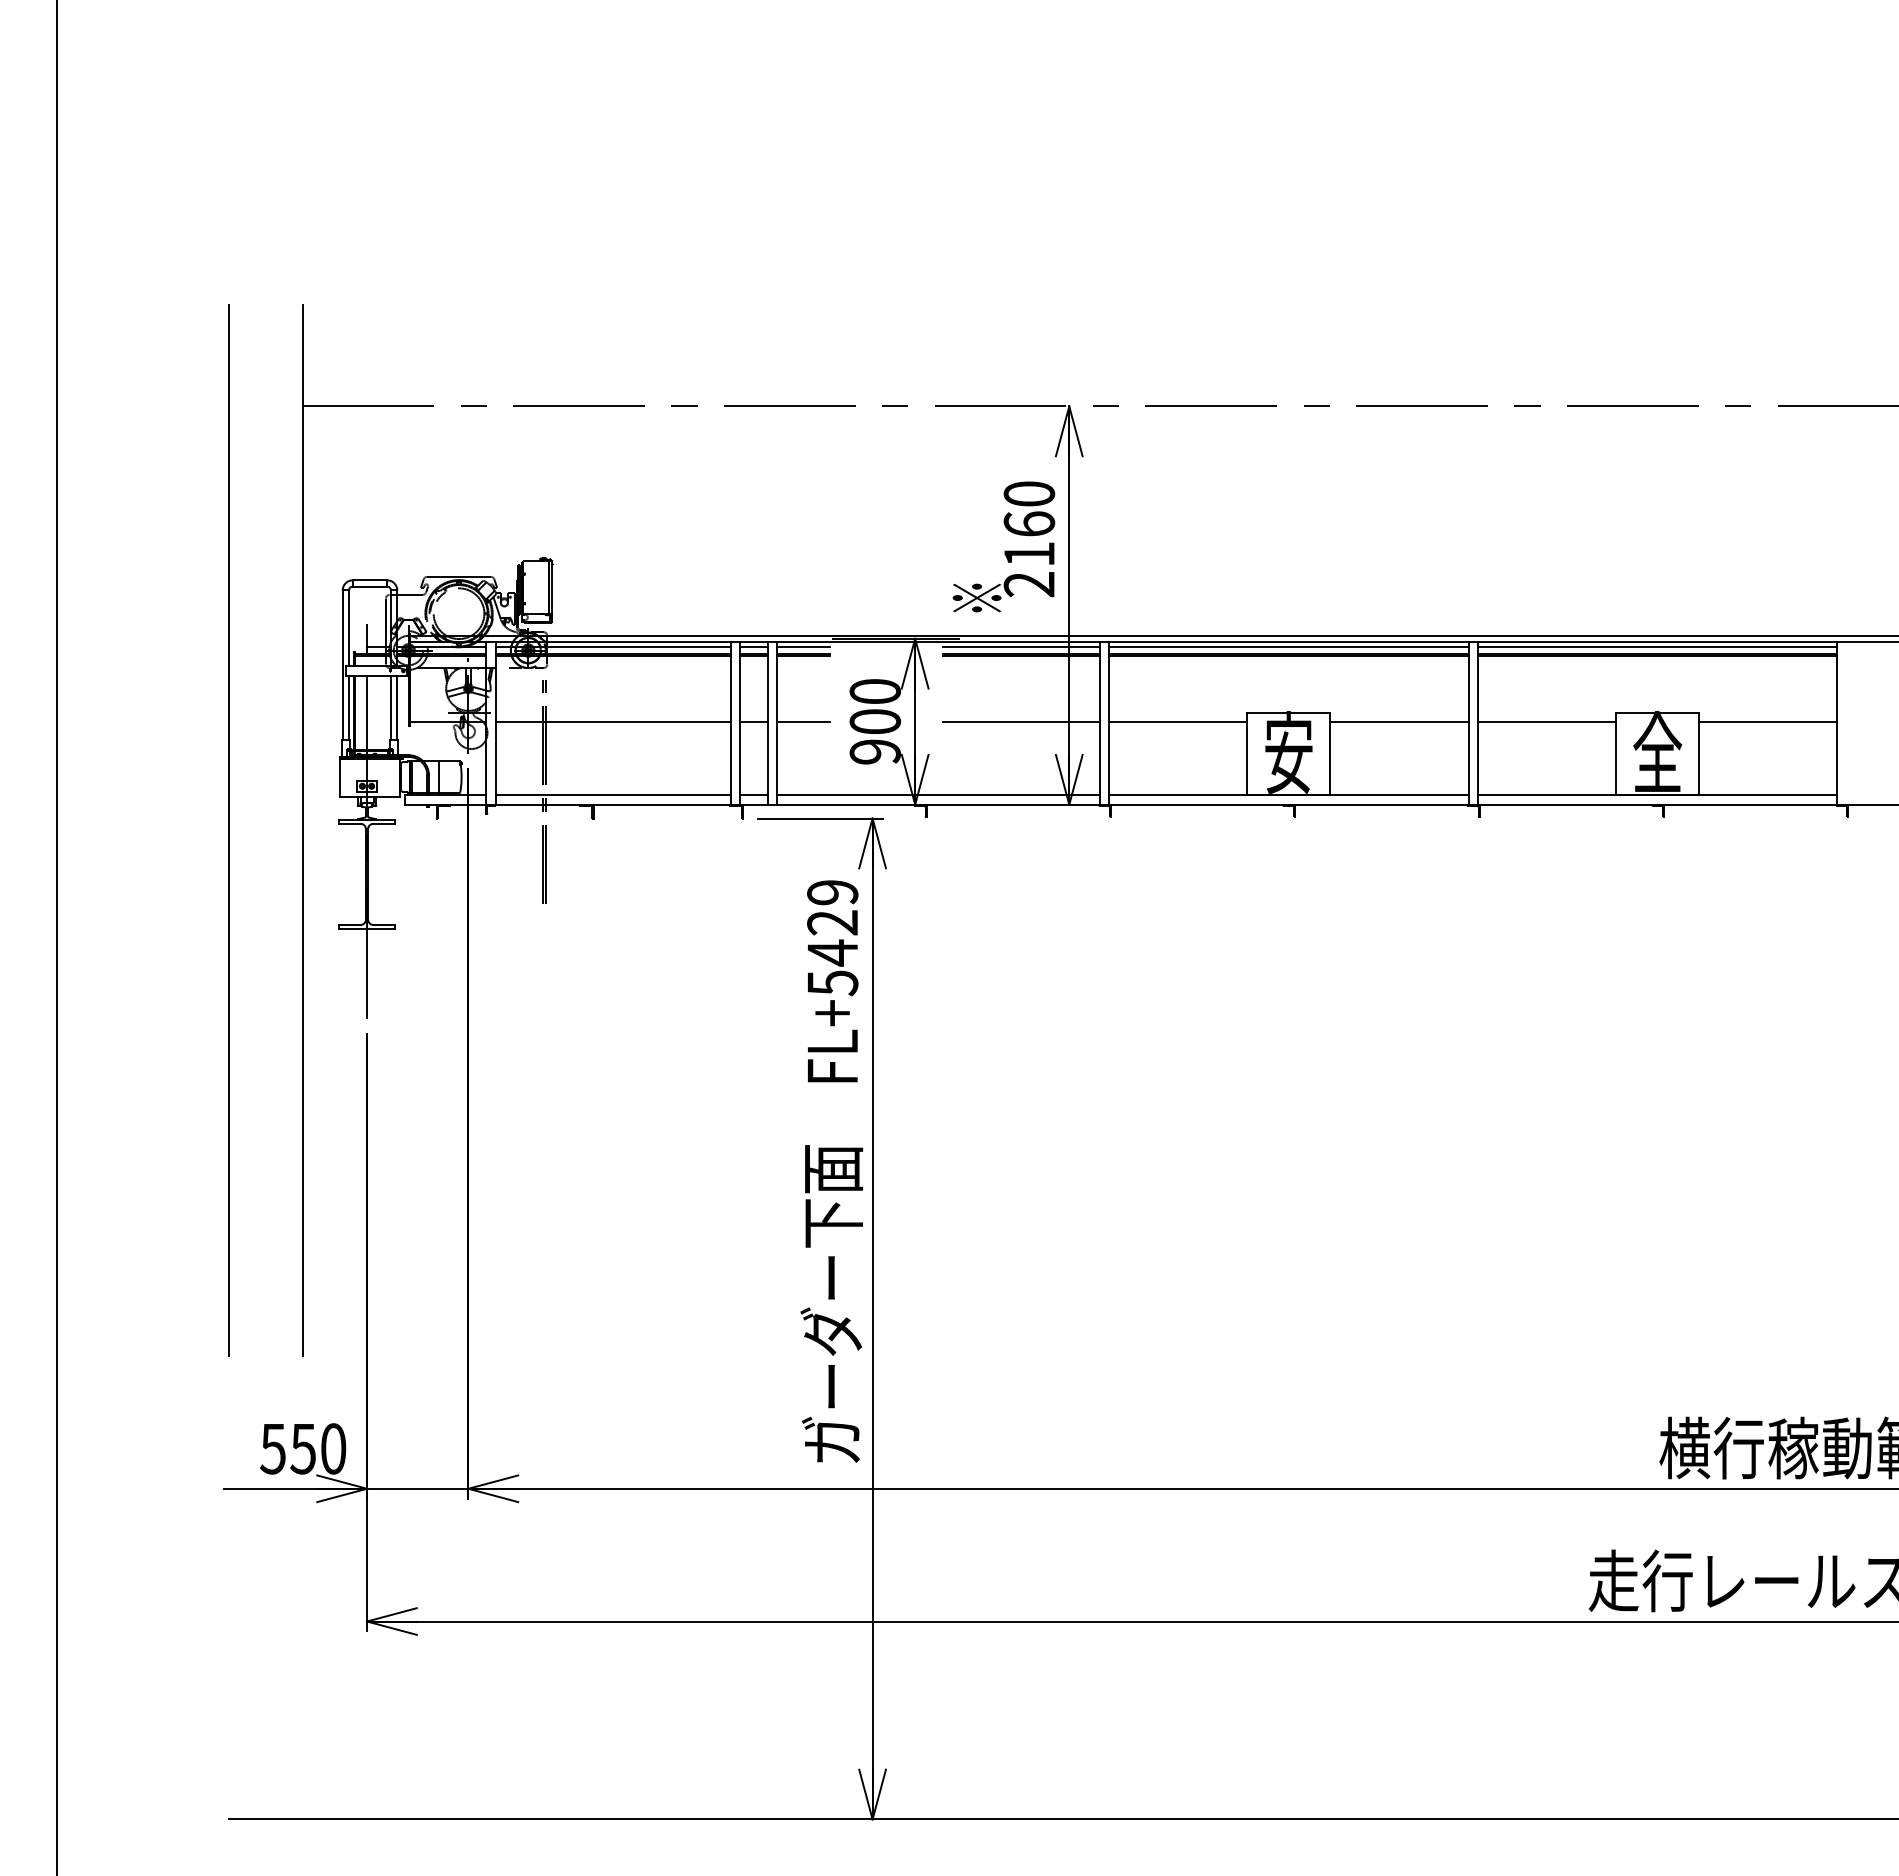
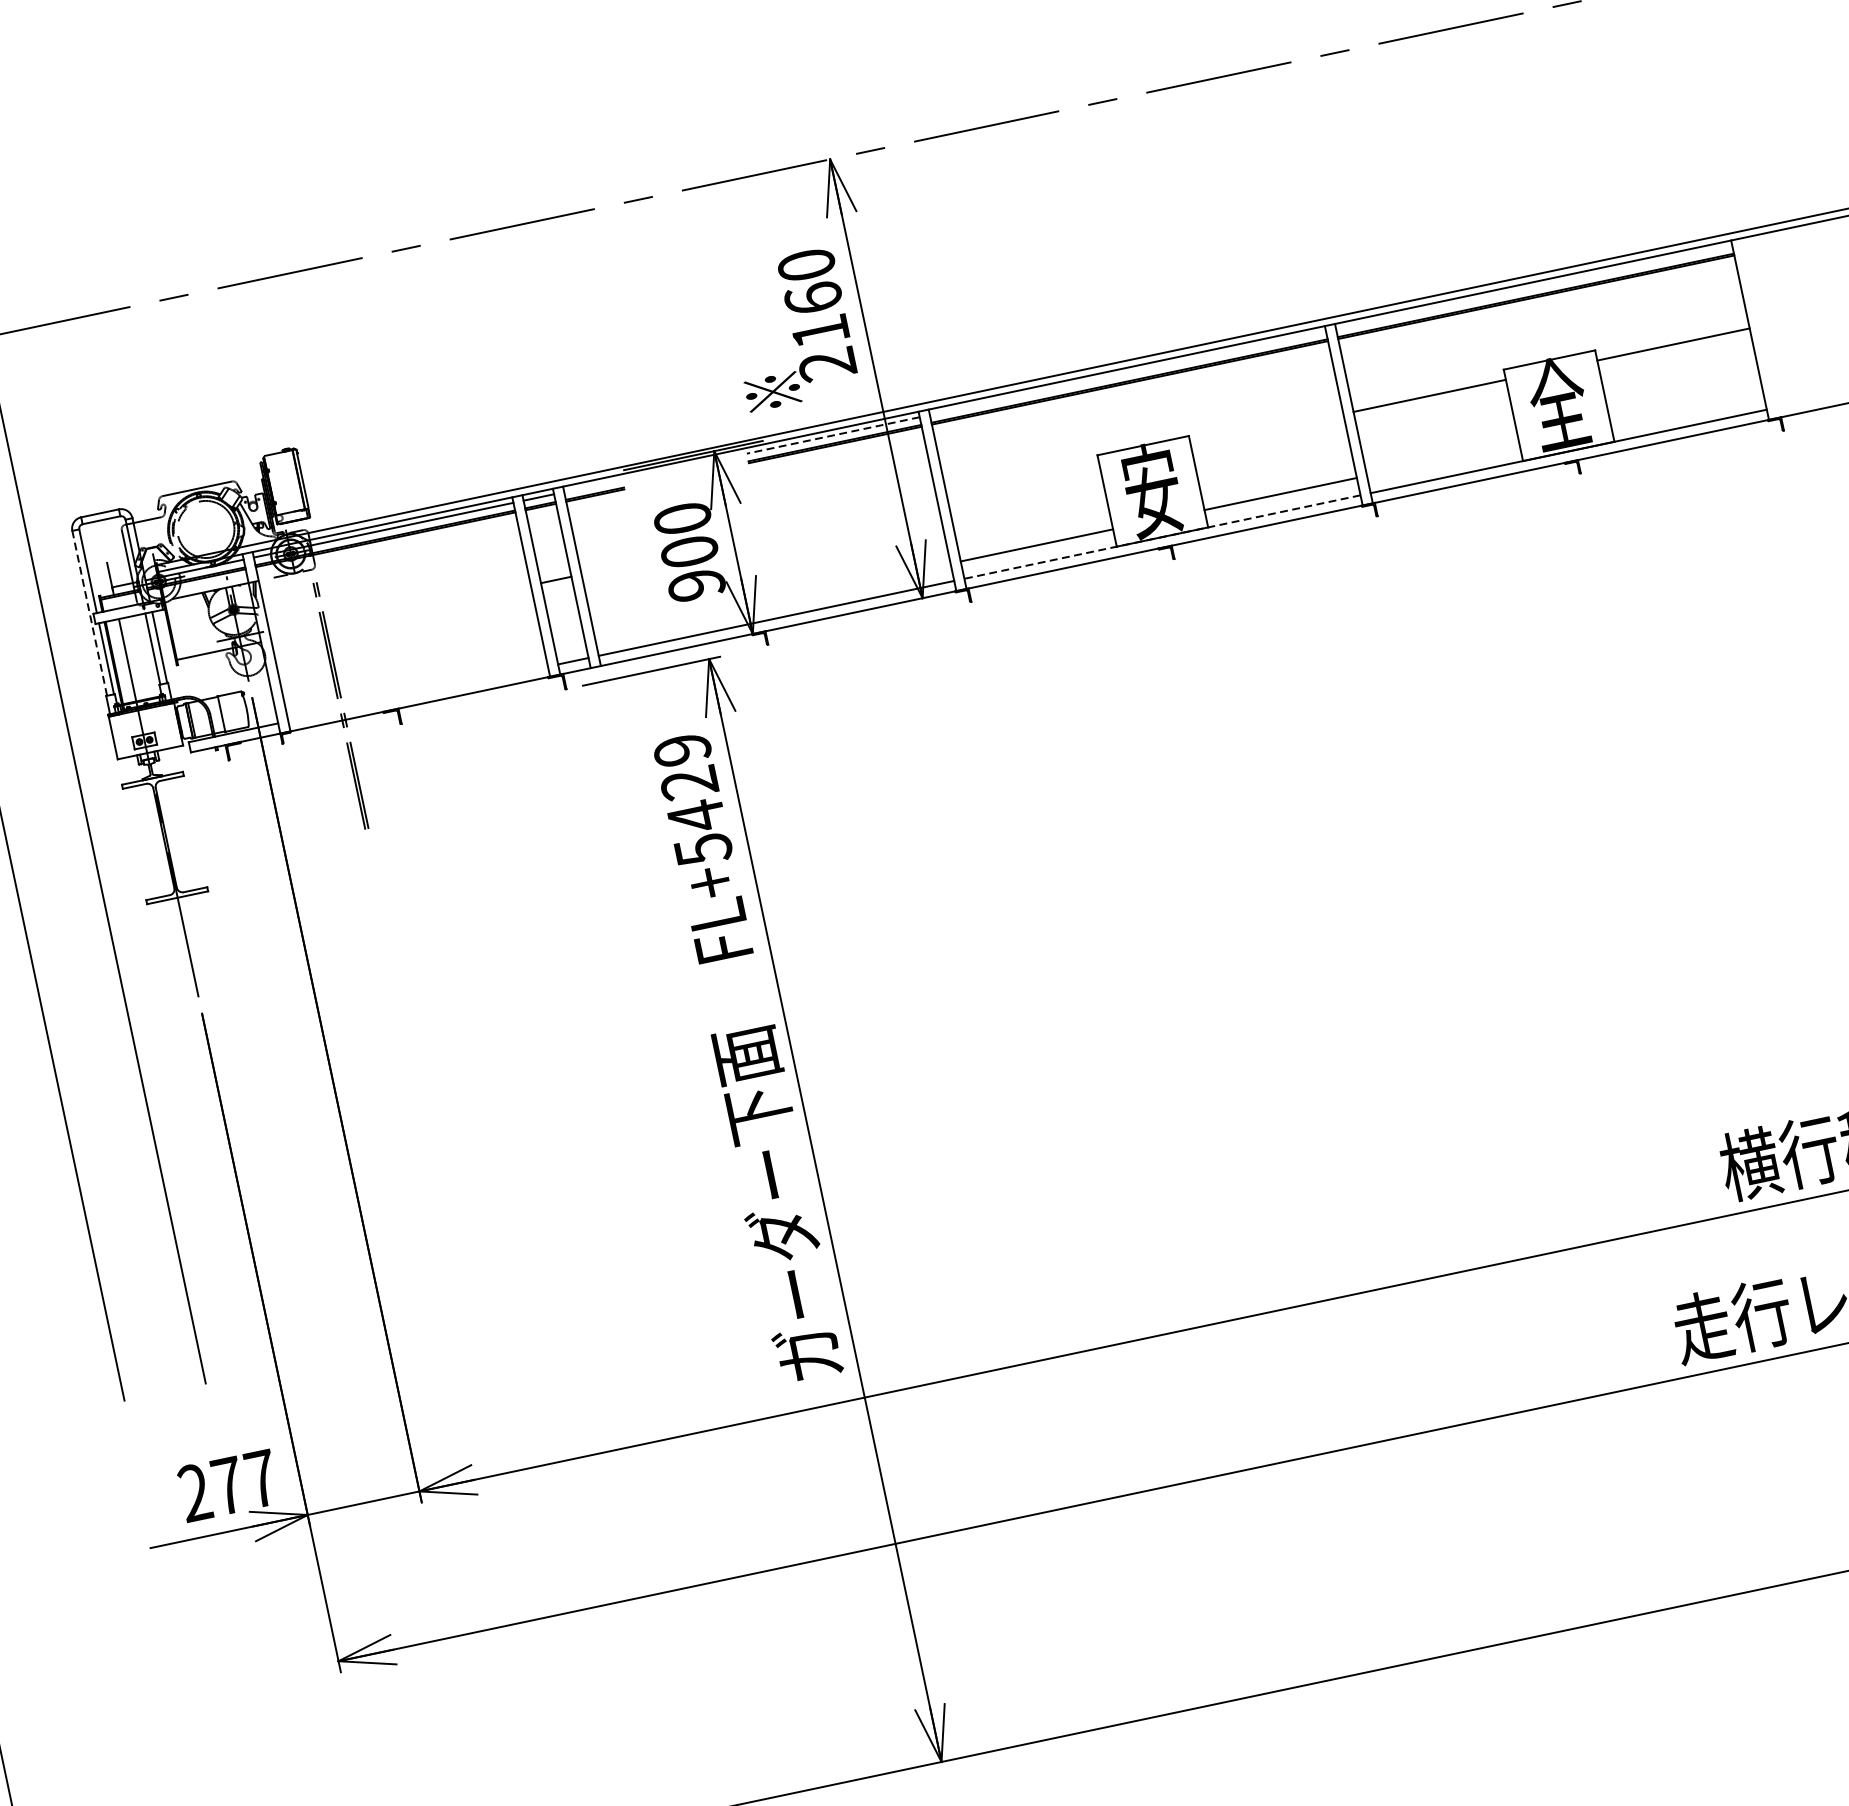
line: (803, 646) -> (593, 485), removed
line: (1020, 646) -> (832, 435), solid -> dashed
line: (1288, 646) -> (1127, 373), removed
line: (1657, 646) -> (1534, 287), removed
line: (342, 665) -> (89, 613), solid -> dashed
line: (613, 721) -> (401, 612), removed
line: (803, 721) -> (610, 568), removed
line: (1021, 721) -> (850, 517), removed
line: (1178, 721) -> (1037, 545), moved
line: (1399, 721) -> (1280, 493), moved
line: (613, 795) -> (418, 693), removed
line: (1288, 795) -> (1162, 537), solid -> dashed
text: (303, 1448) -> (228, 1485), 550 -> 277

